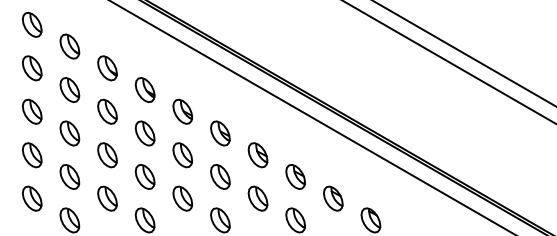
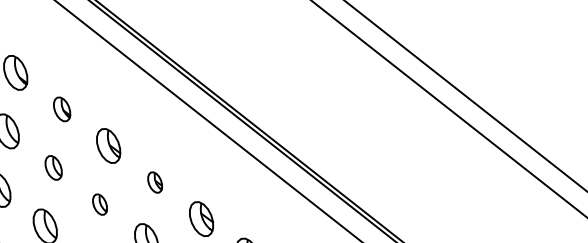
part: (144, 89) -> (61, 108), size x0.7
part: (144, 133) -> (52, 167), size x0.7
part: (220, 133) -> (155, 182), size x0.6
part: (182, 155) -> (99, 204), size x0.6

